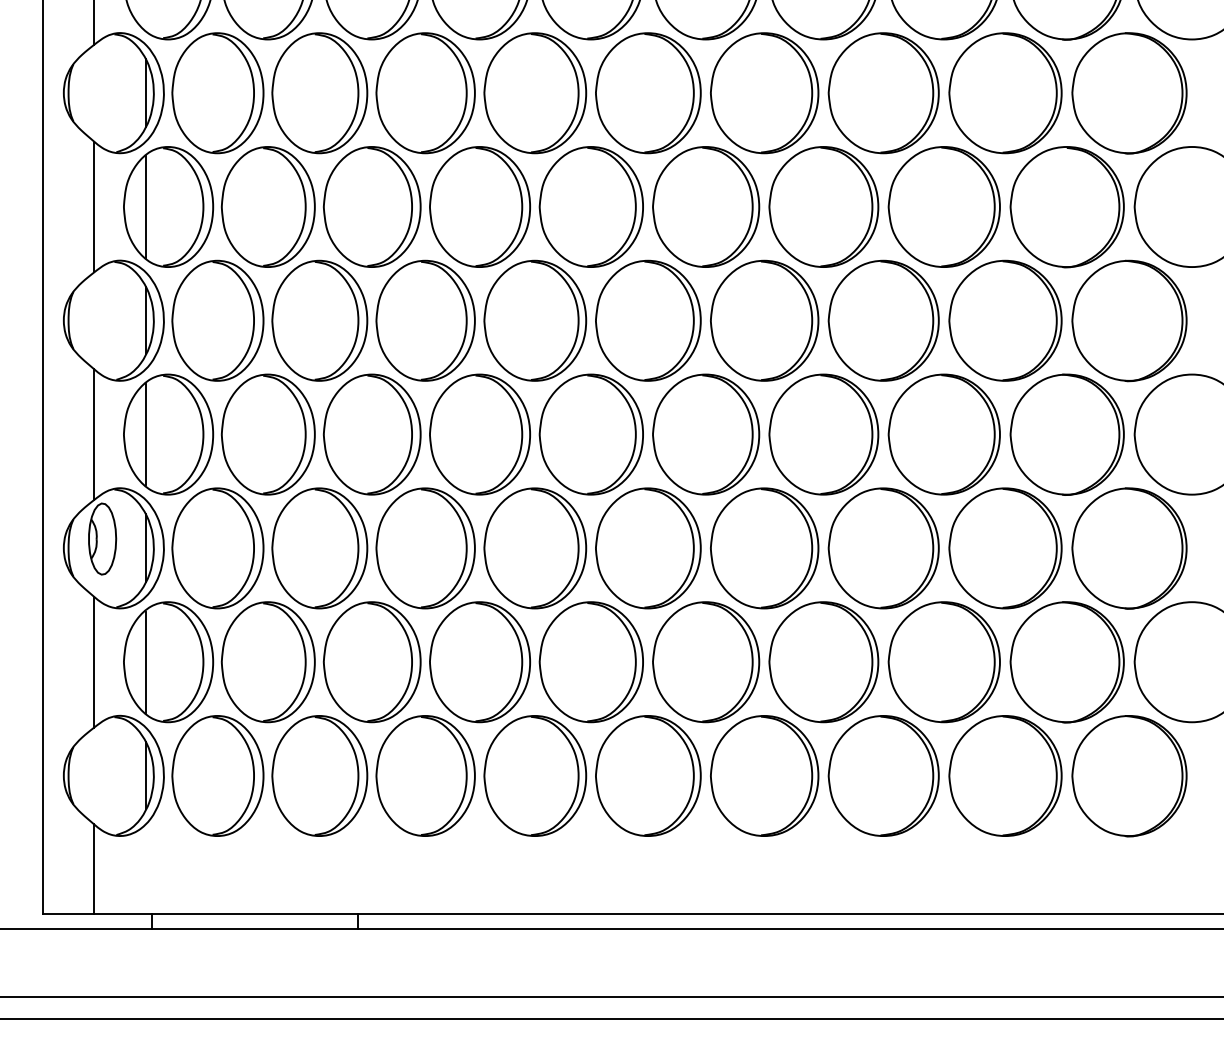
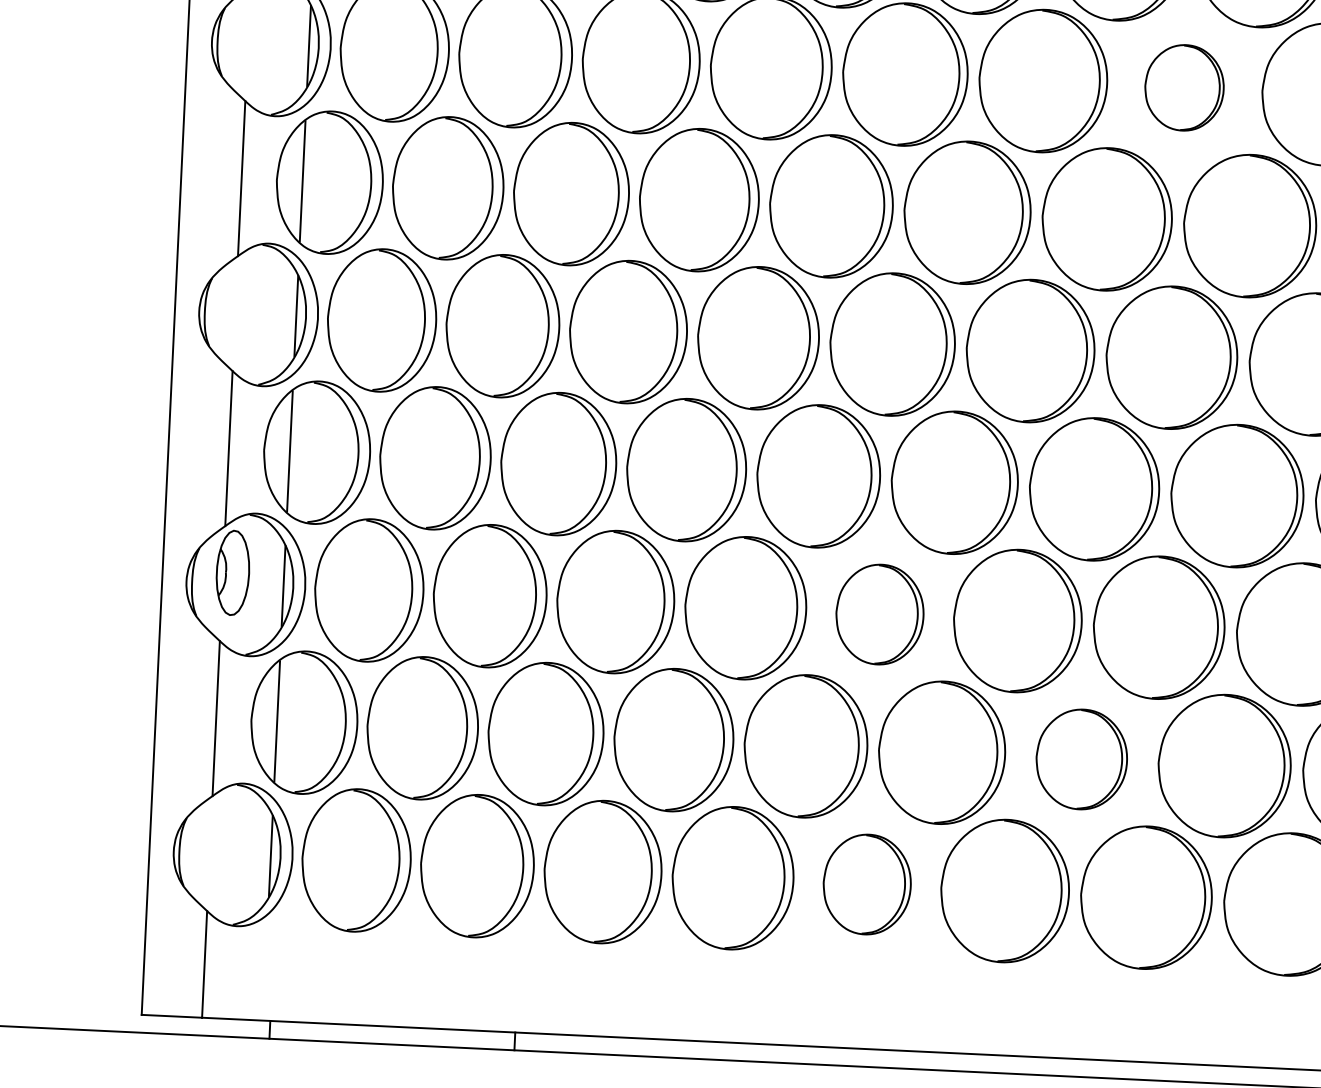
part: (883, 93) -> (1184, 88), size x0.6
part: (648, 548) -> (880, 614), size x0.7
part: (823, 662) -> (1081, 759), size x0.7
part: (648, 775) -> (867, 883), size x0.7

